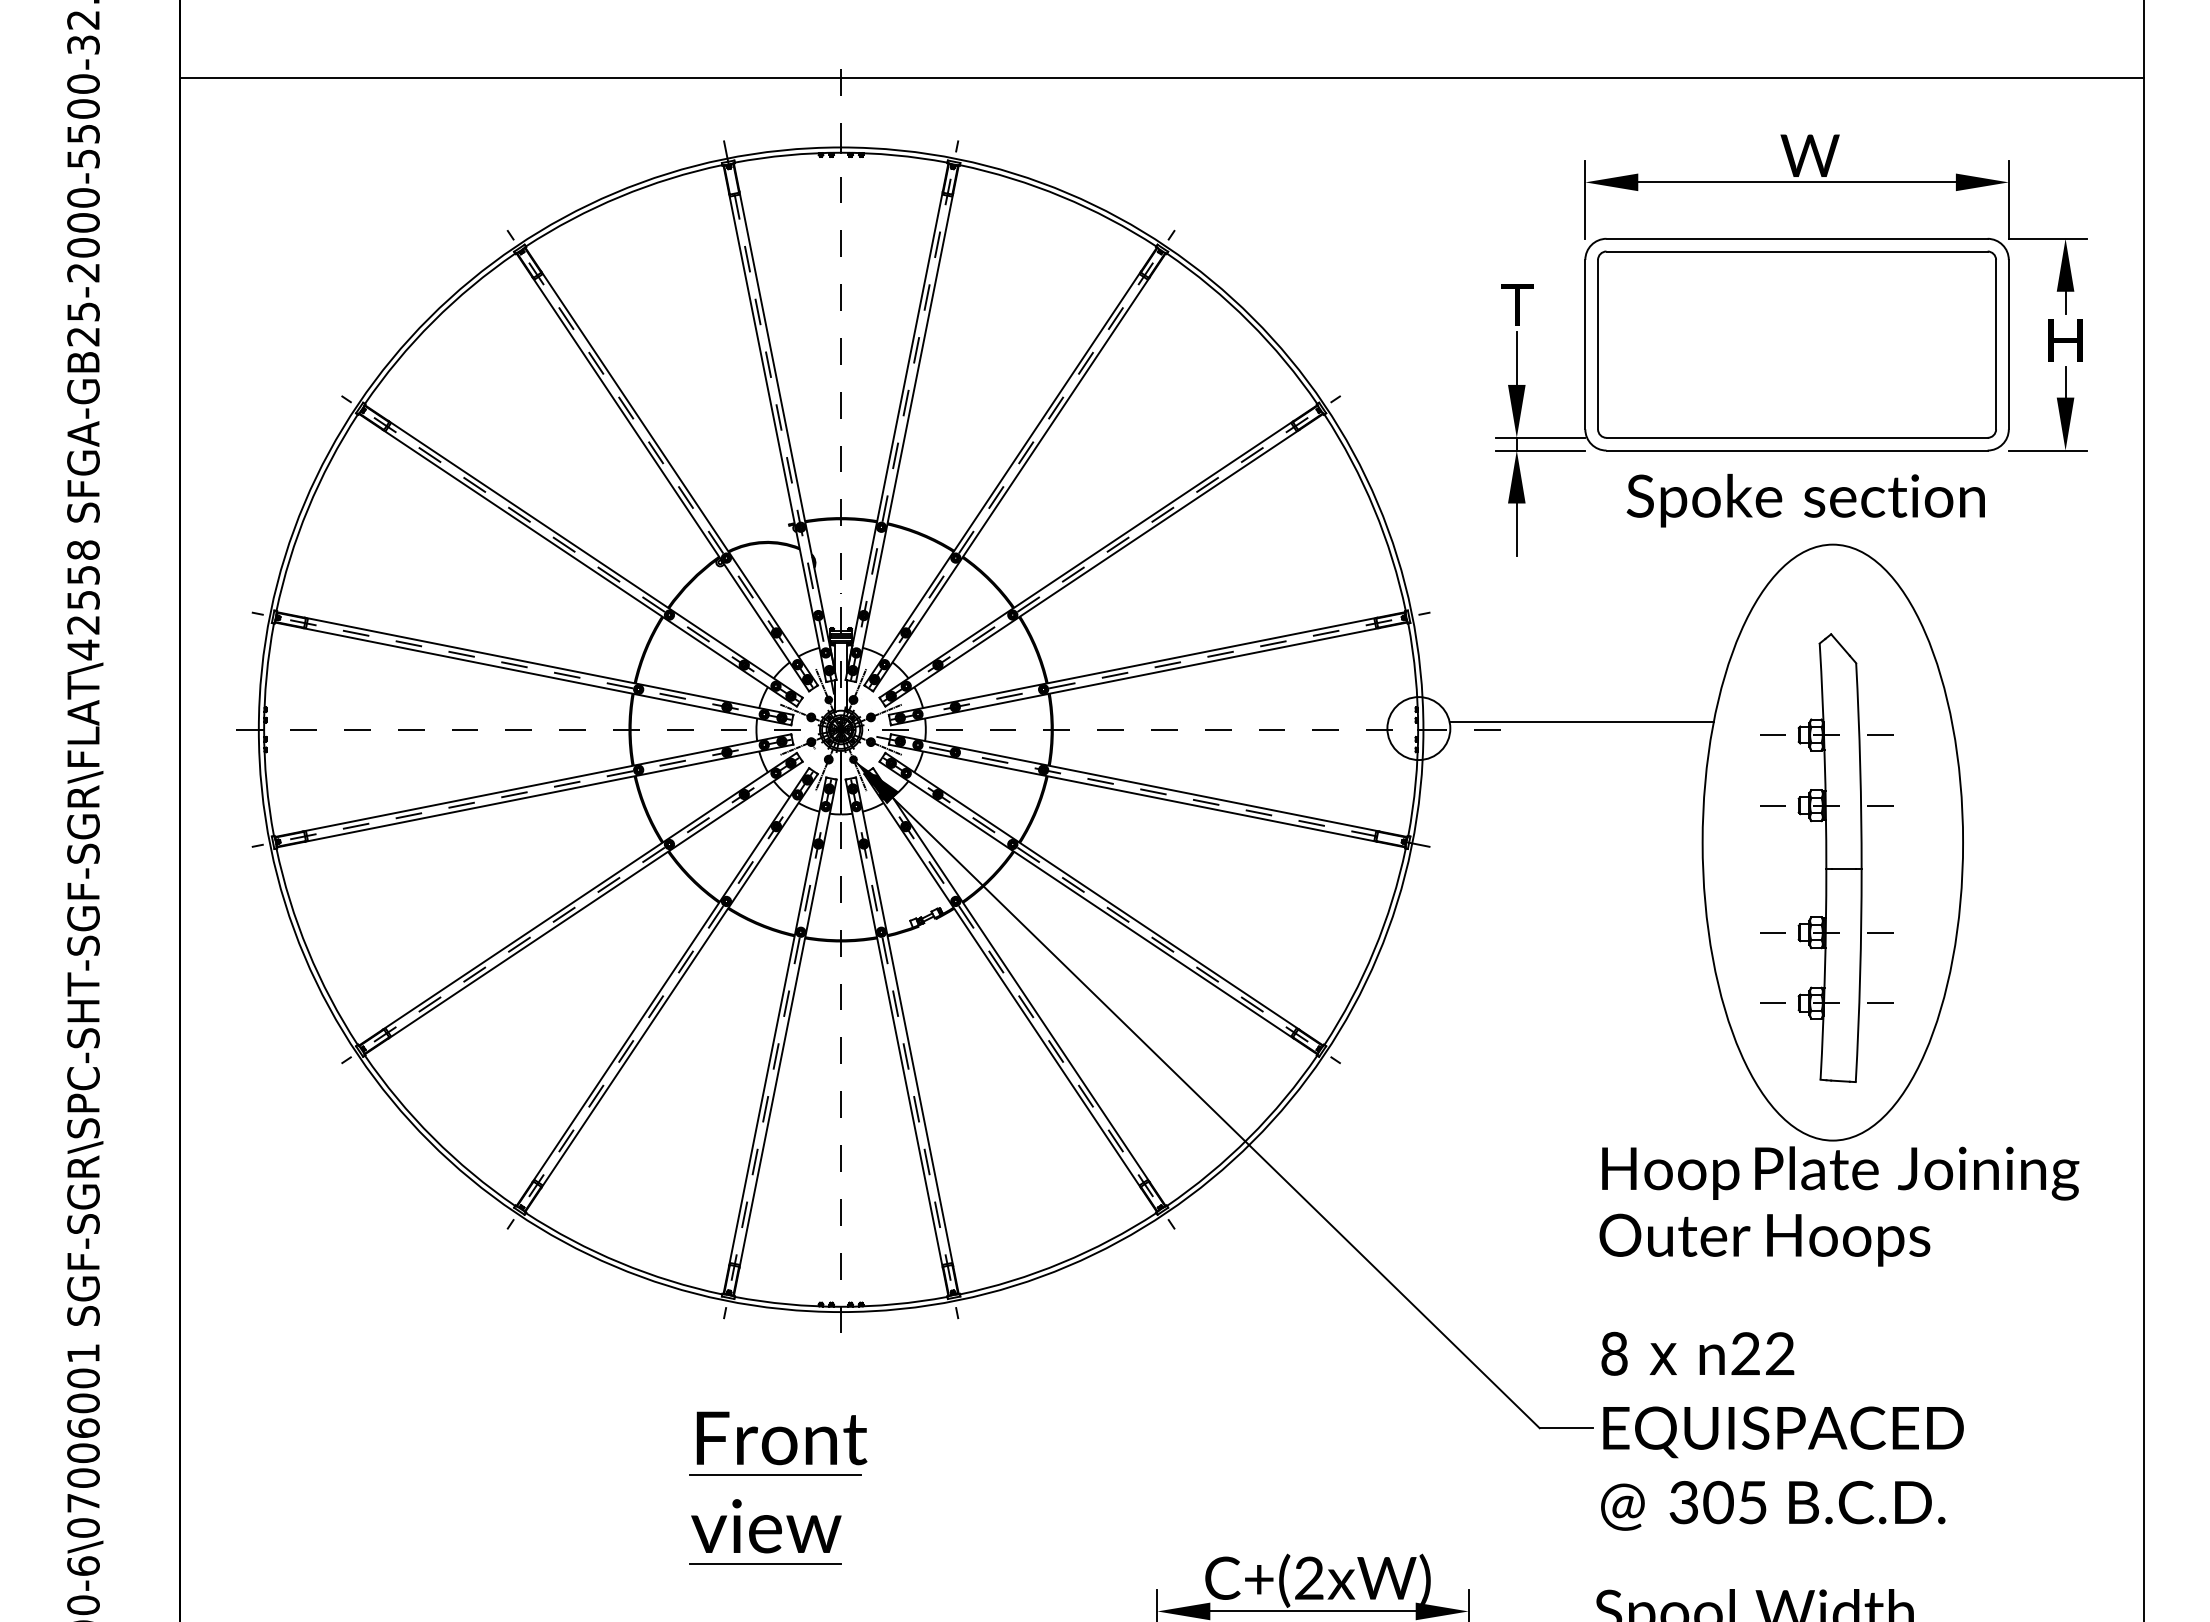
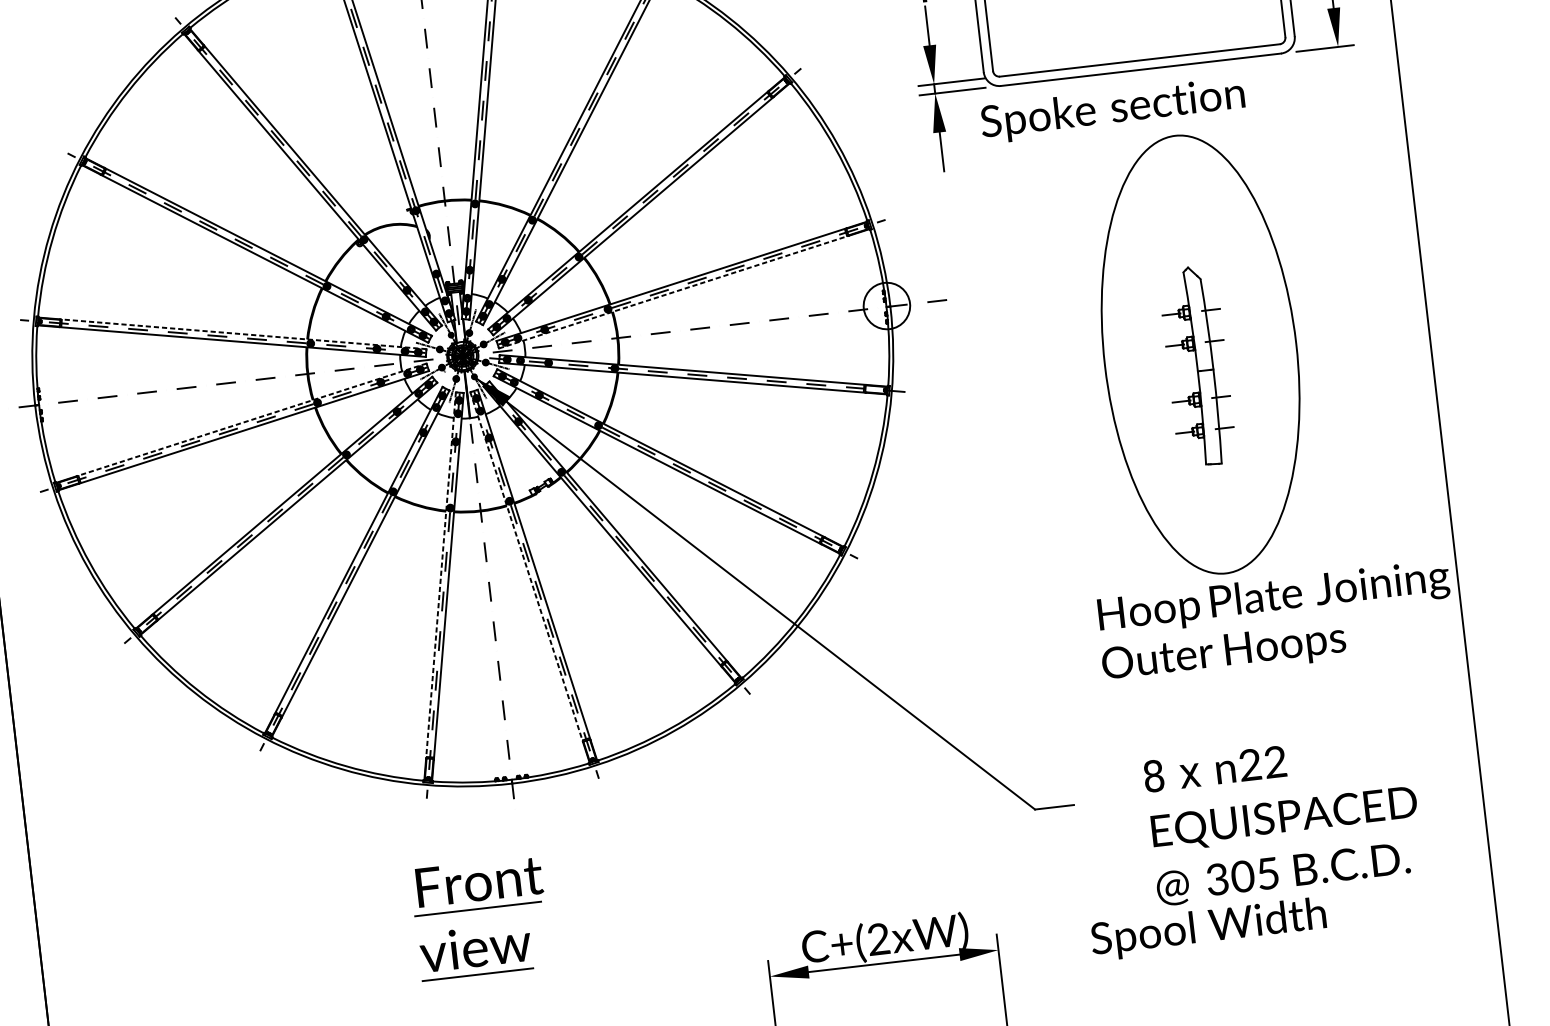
text: (1805, 500) -> (1112, 110), moved
line: (548, 666) -> (242, 334), solid -> dashed
line: (1135, 676) -> (674, 291), solid -> dashed
line: (1581, 721) -> (1005, 287), removed
line: (546, 782) -> (250, 419), solid -> dashed
part: (1826, 857) -> (1197, 366), size x0.6
line: (777, 1022) -> (440, 576), solid -> dashed
line: (894, 1024) -> (527, 567), solid -> dashed
text: (1839, 1206) -> (1276, 622), moved
text: (1782, 1430) -> (1283, 818), moved

